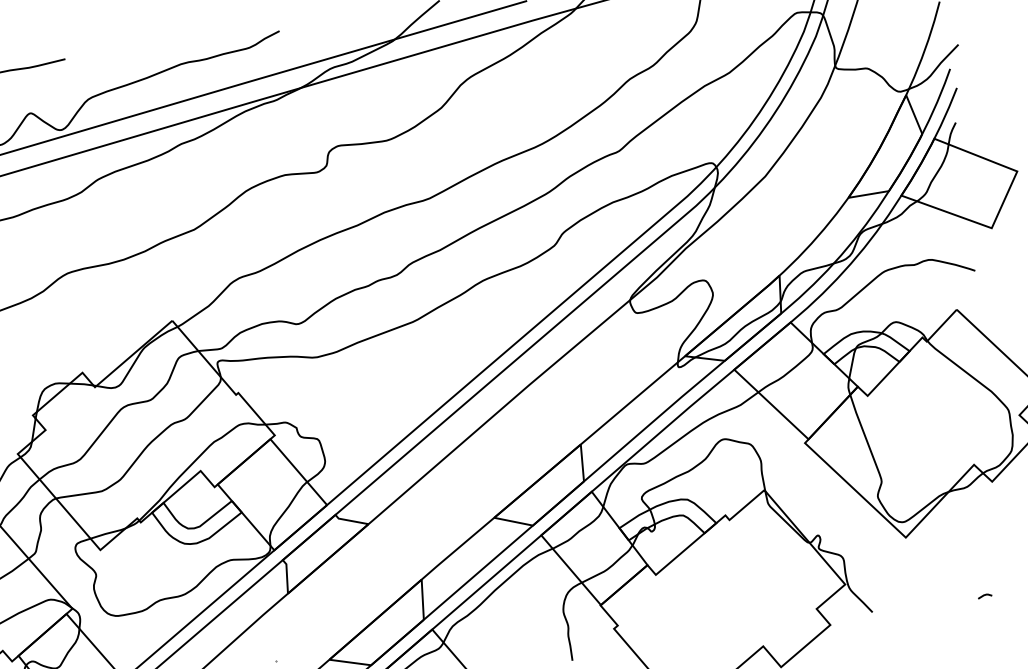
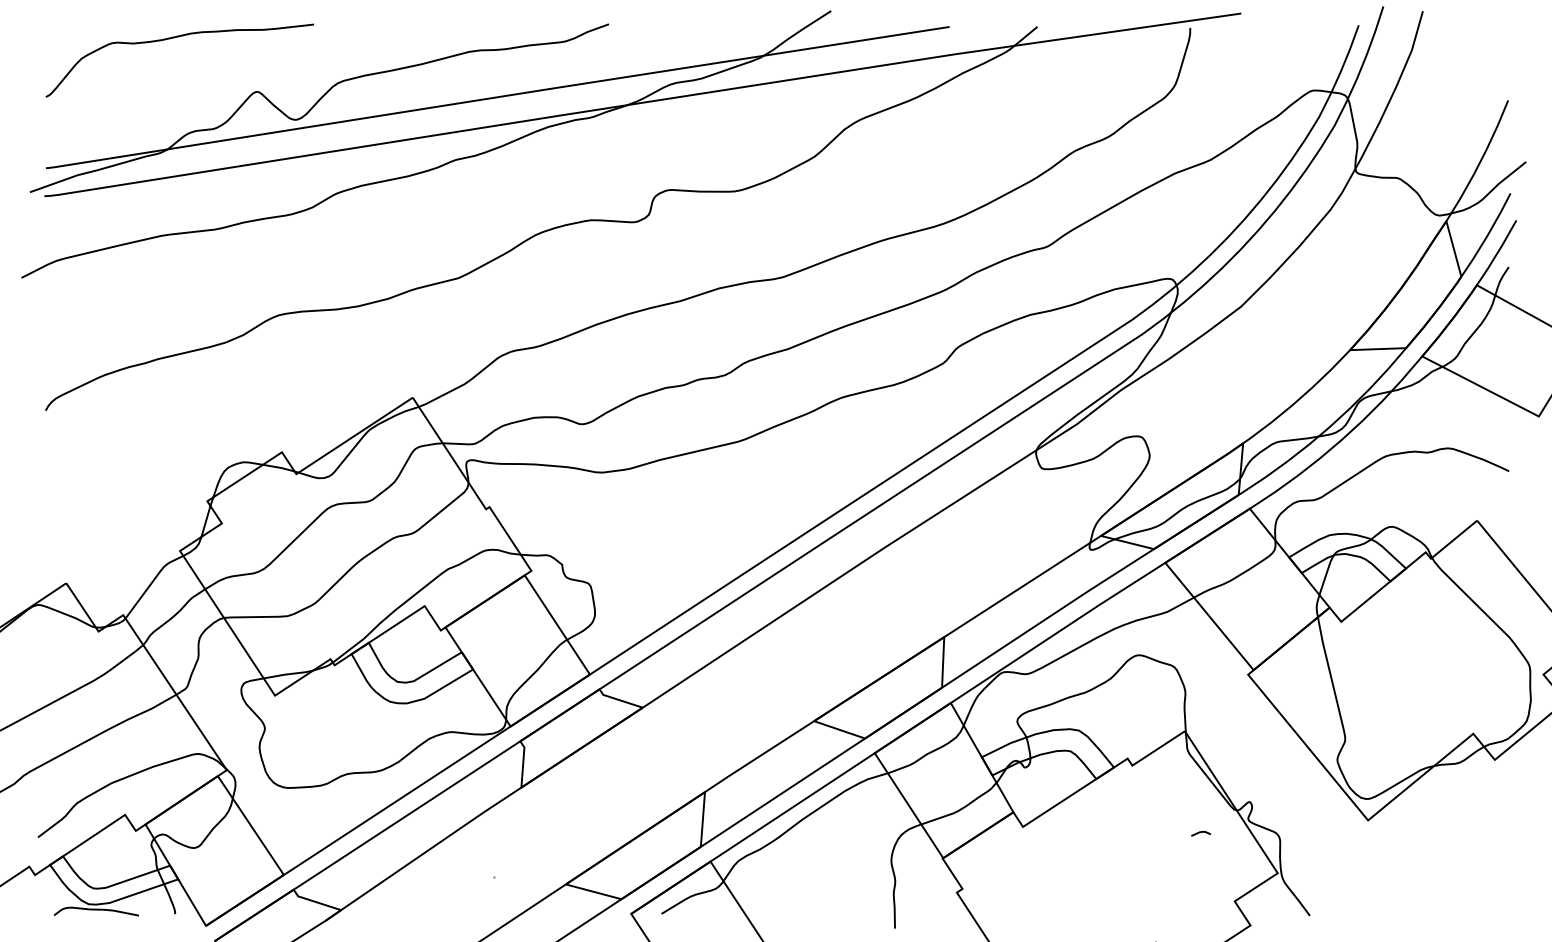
line: (985, 595) -> (1201, 832), moved

